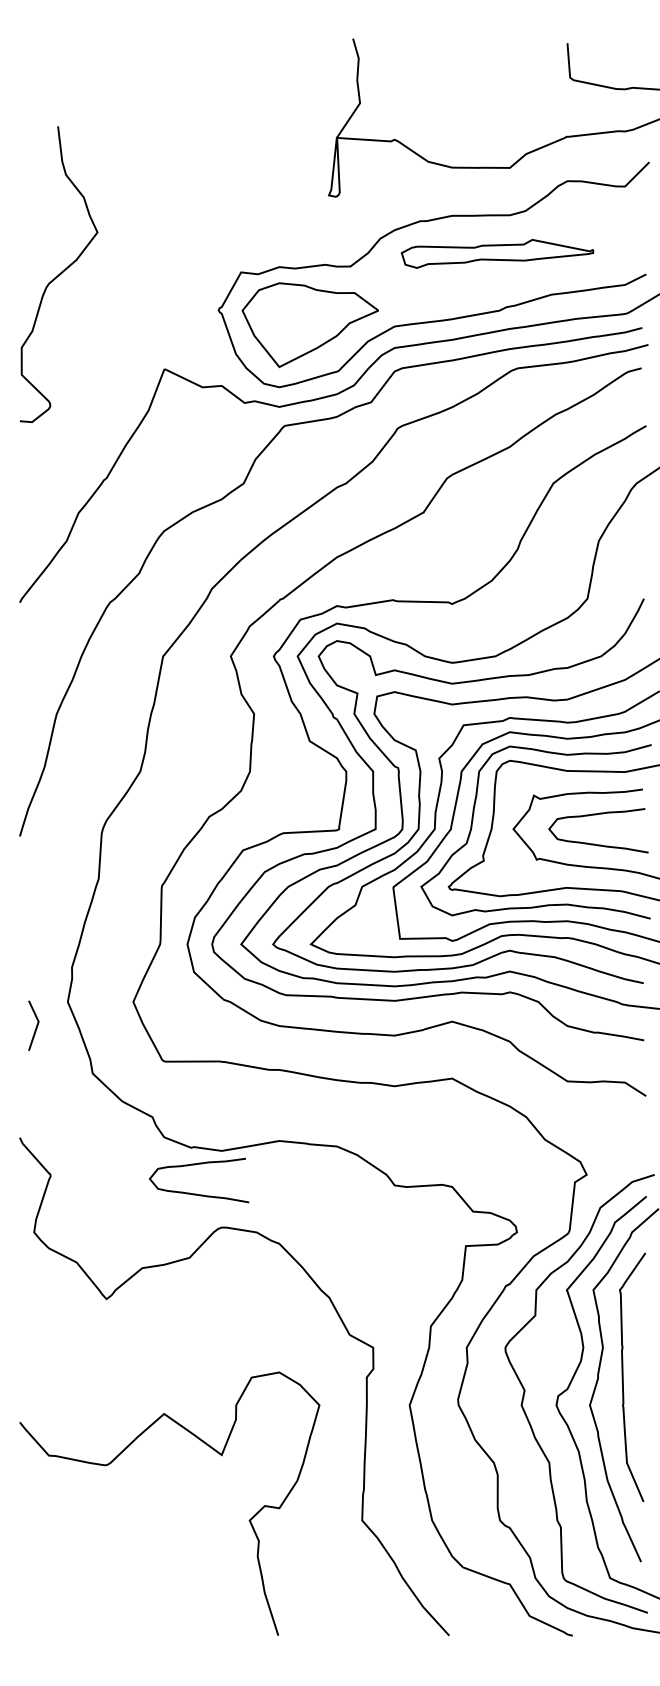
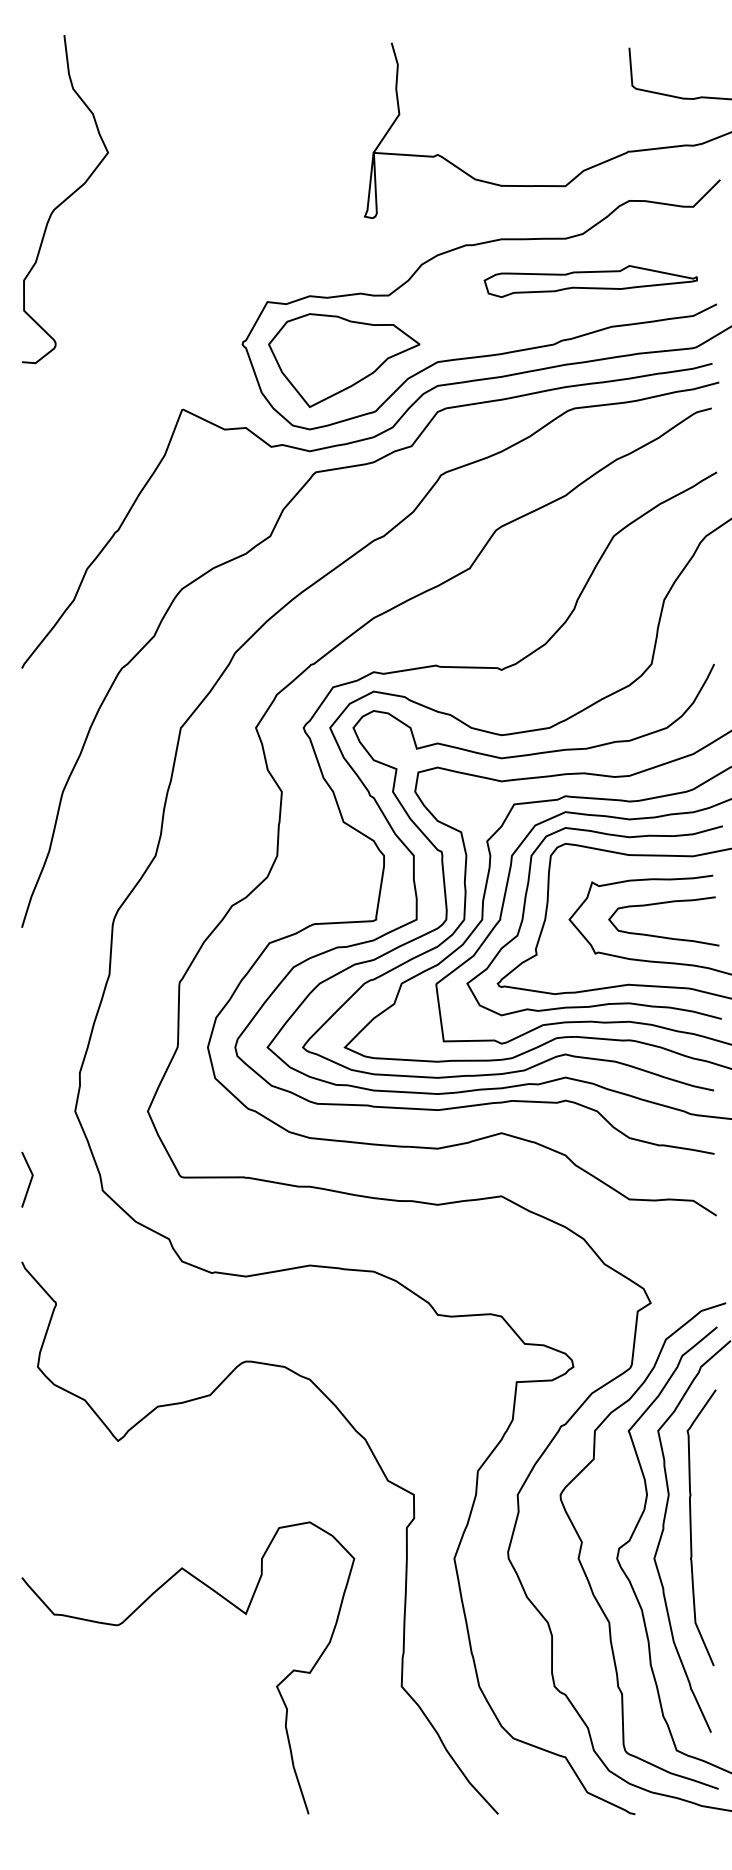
part: (497, 253) -> (590, 281), moved
curve: (59, 274) -> (65, 199), moved
line: (35, 1027) -> (29, 1181), moved
curve: (194, 1193) -> (215, 1323), removed

